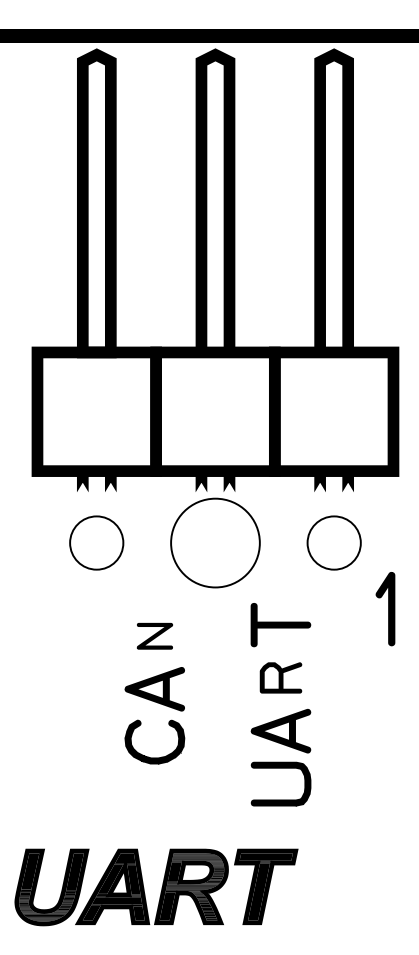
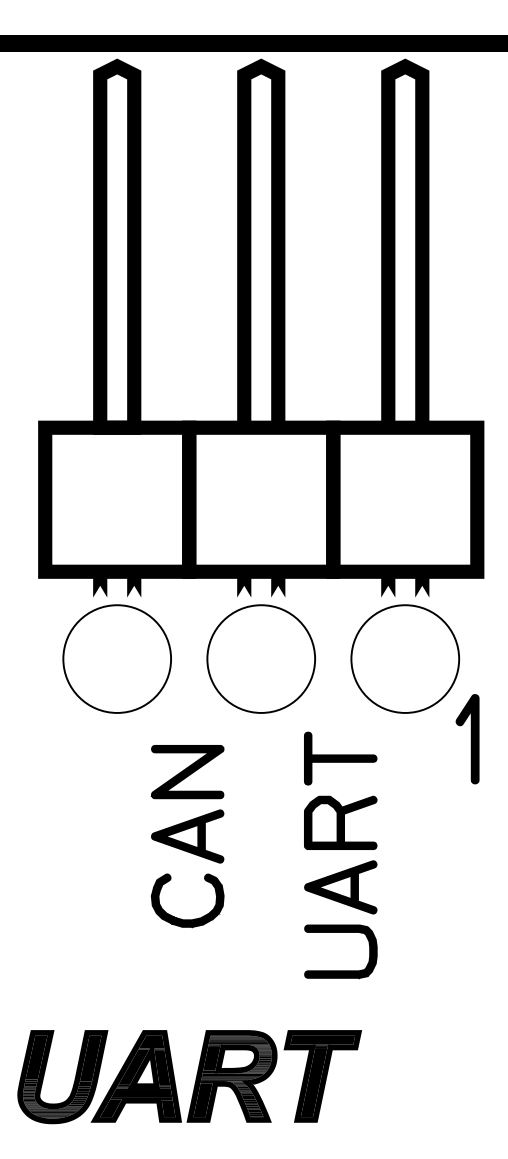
part: (96, 542) -> (116, 658), size x1.67
part: (334, 542) -> (405, 658), size x1.67
part: (154, 636) -> (187, 772), size x1.67
part: (280, 677) -> (340, 822), size x1.43

